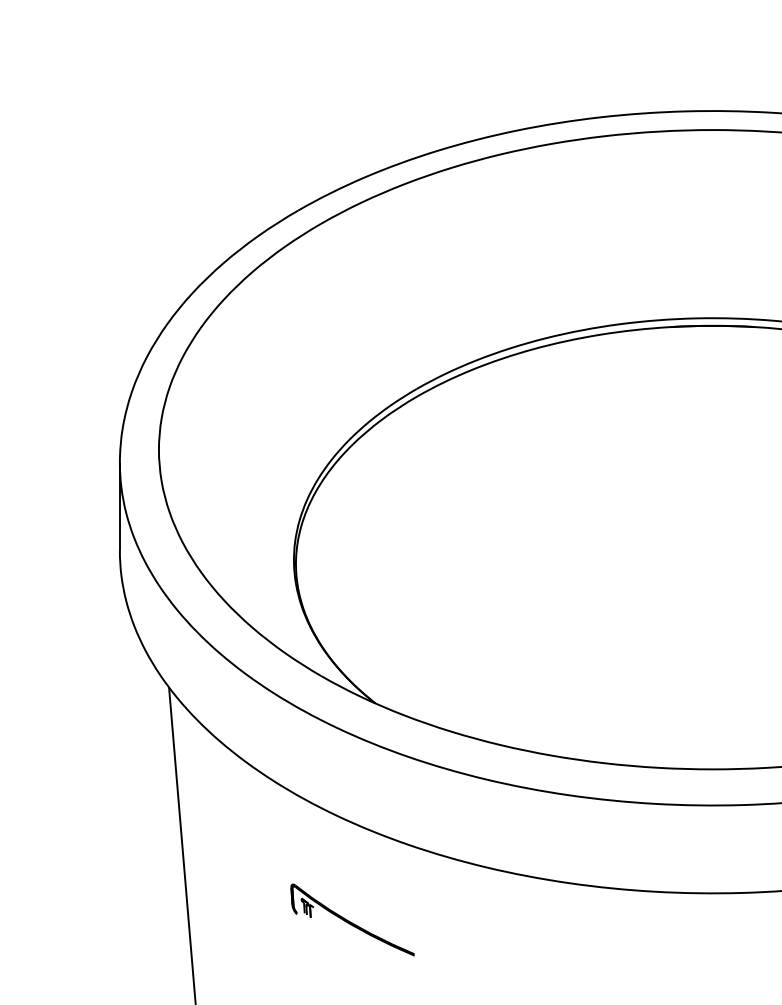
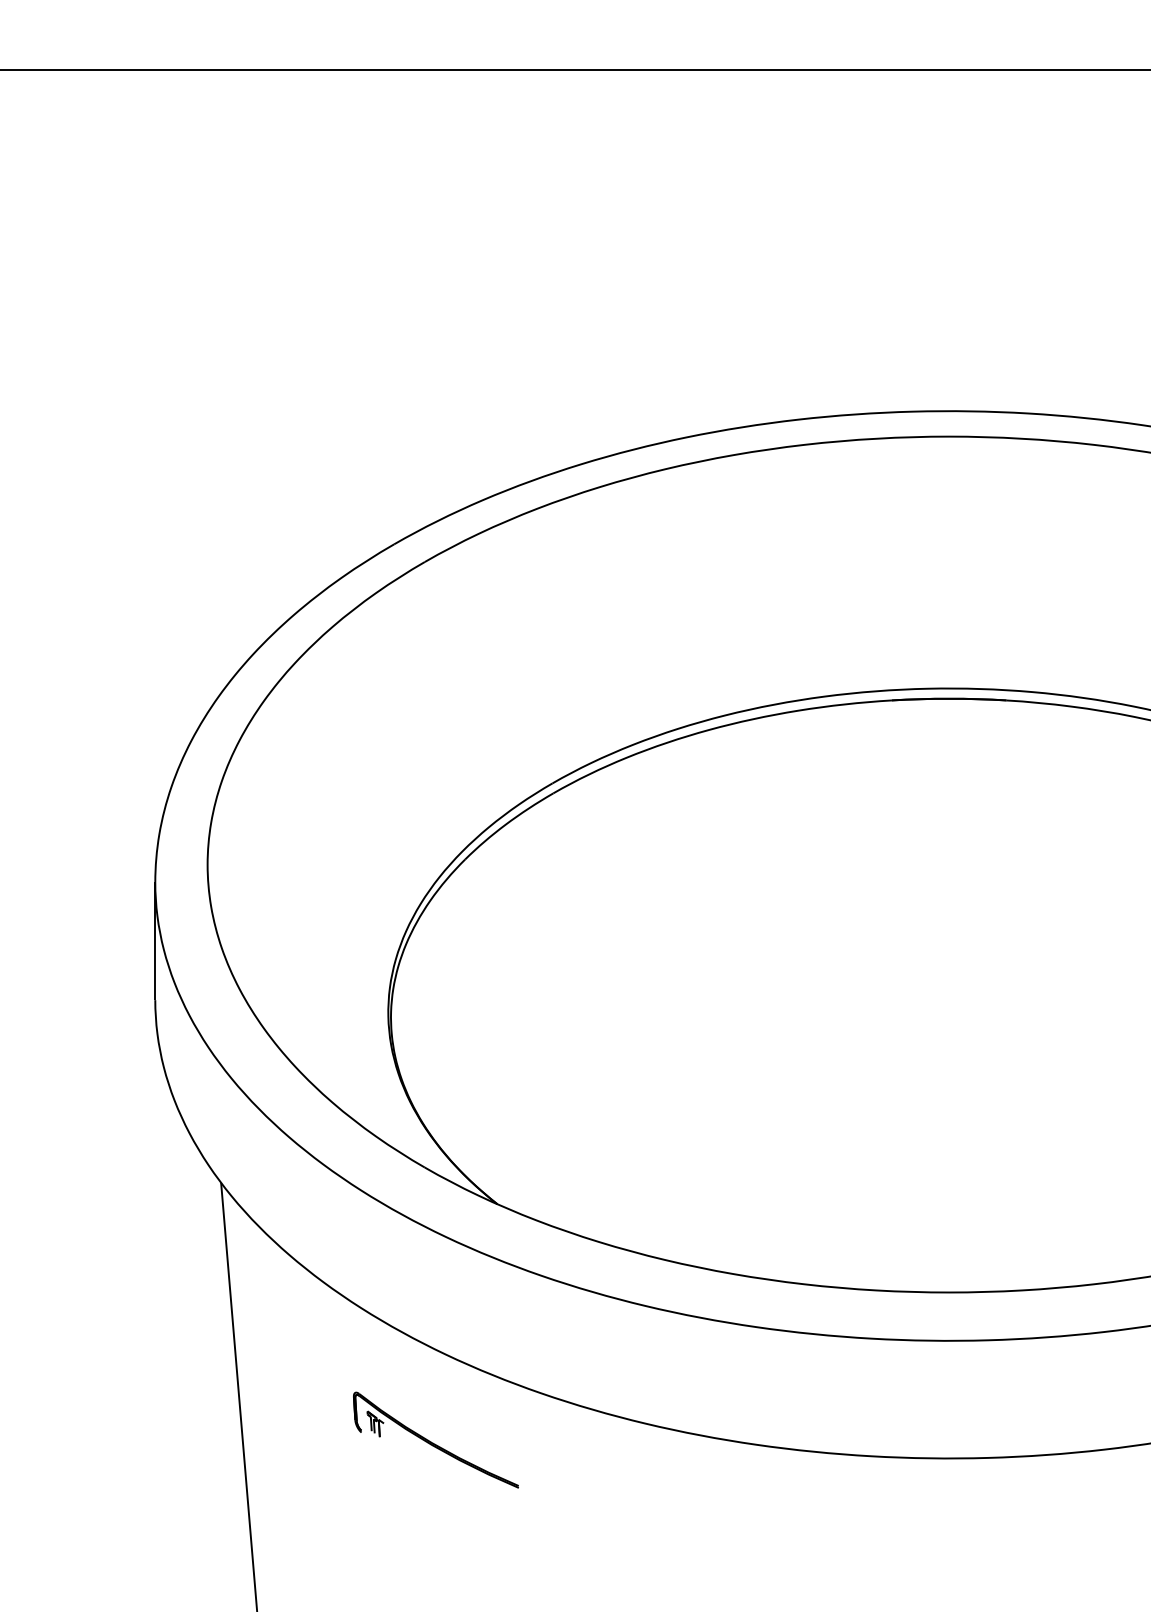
part: (352, 919) -> (435, 1439), moved

